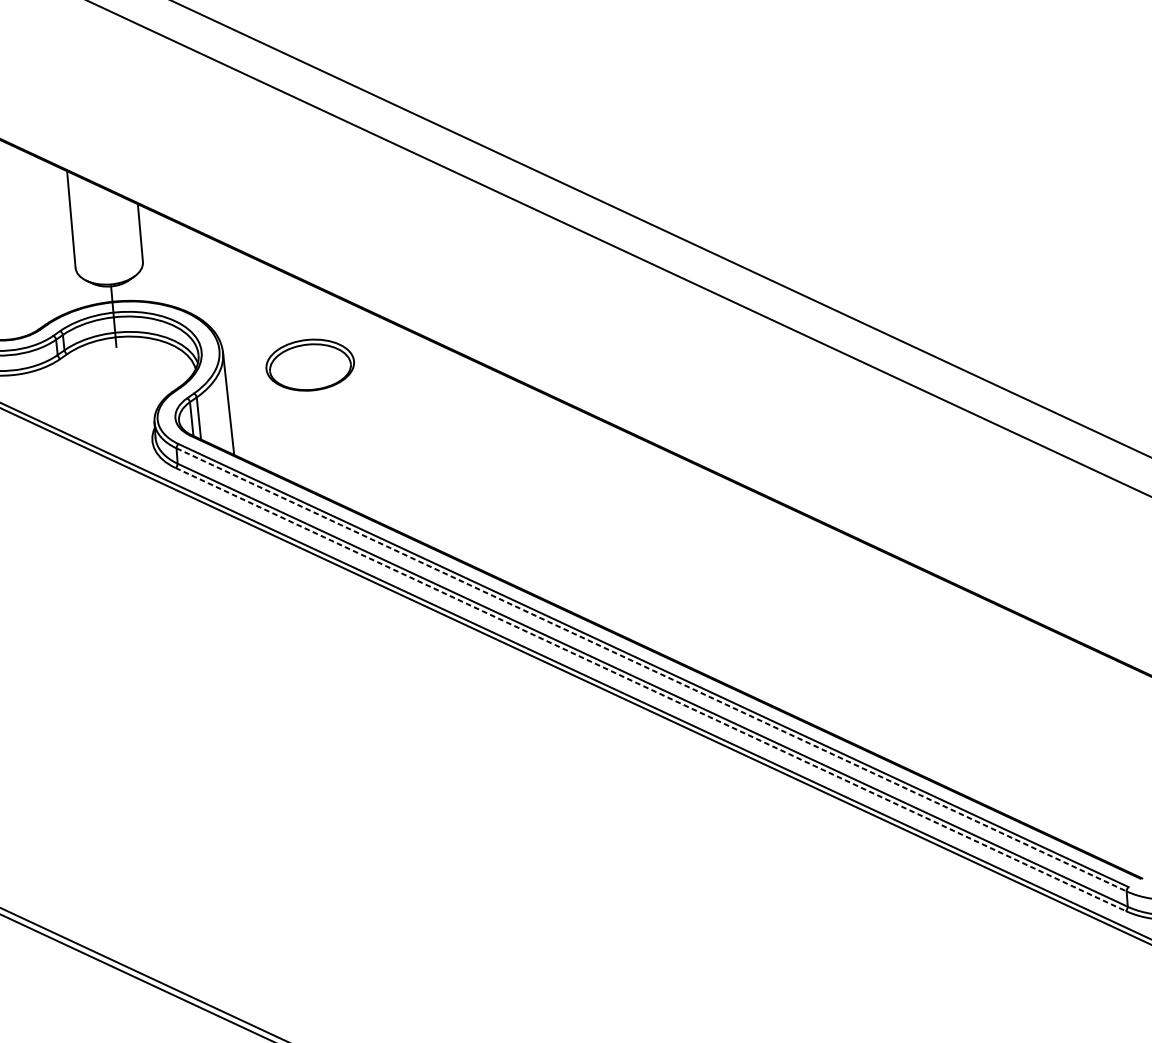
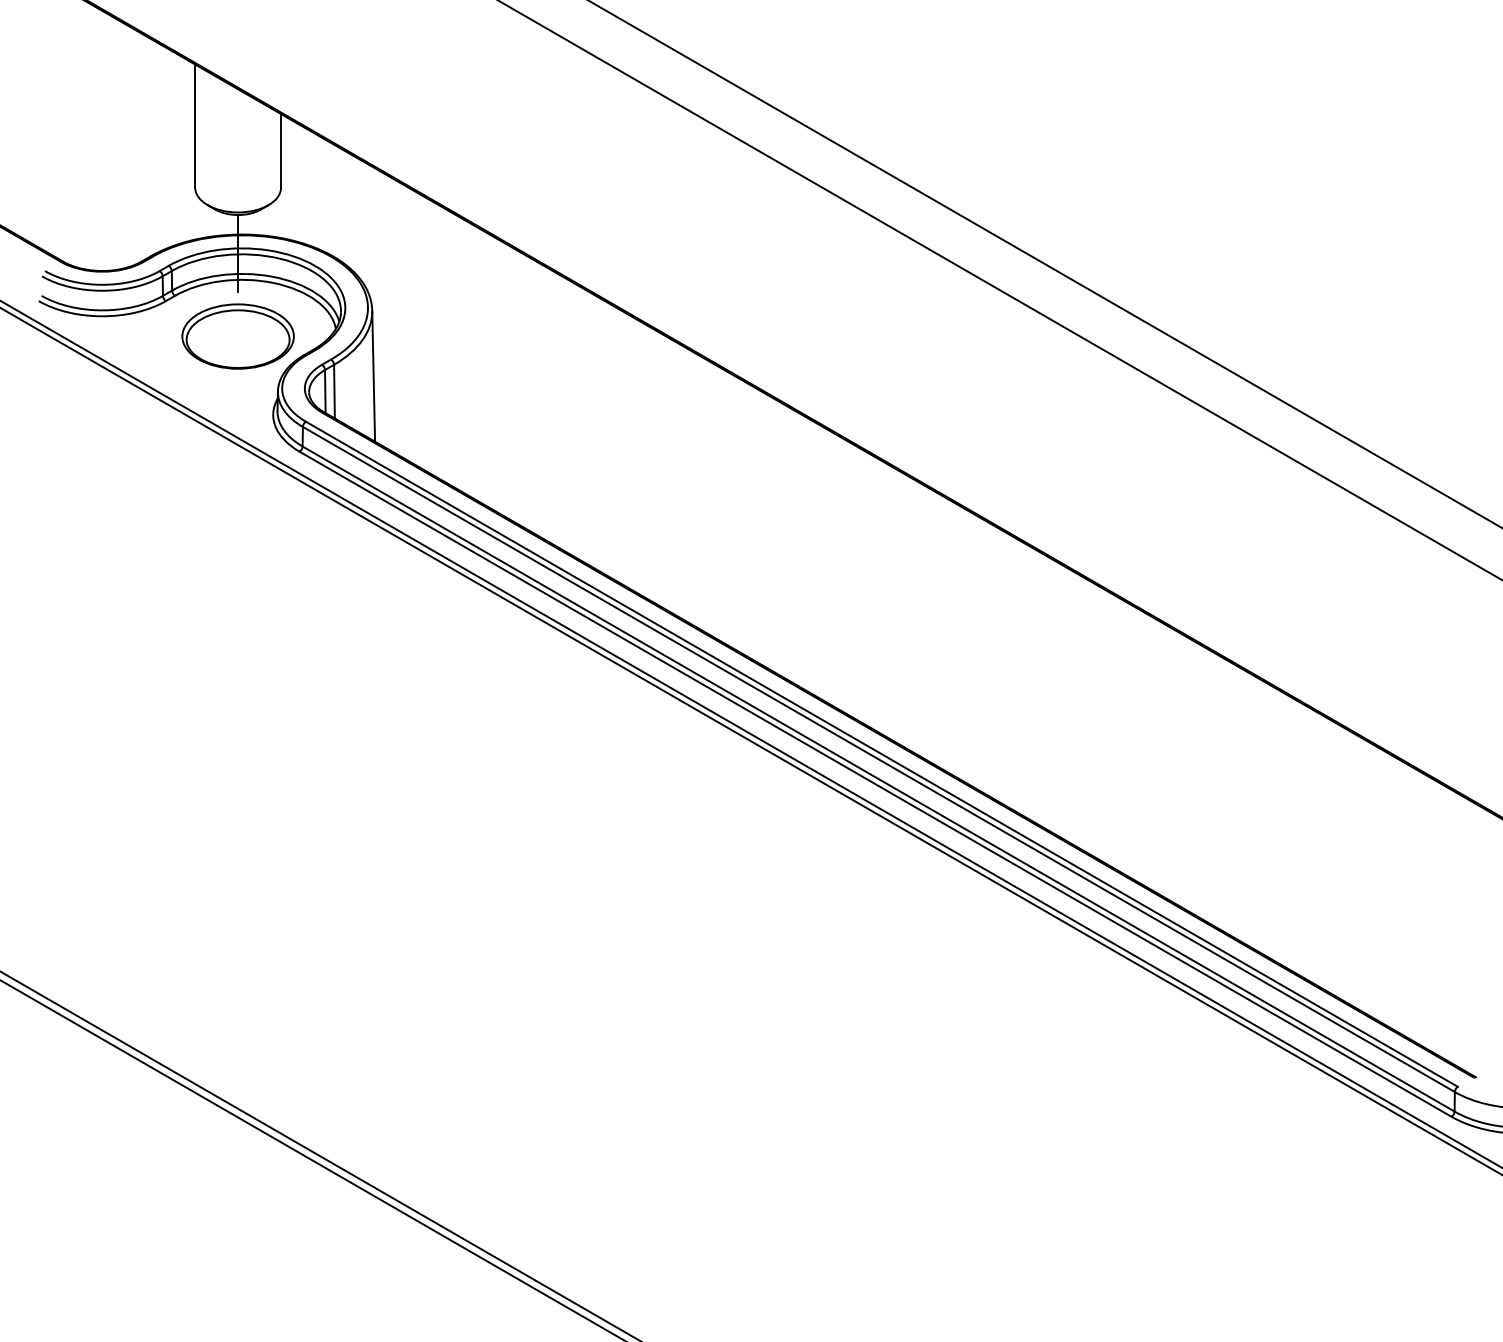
part: (309, 365) -> (237, 336), moved
line: (652, 669) -> (879, 759), dashed -> solid
line: (651, 689) -> (876, 784), dashed -> solid

